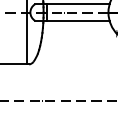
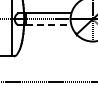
line: (78, 21) -> (49, 25), solid -> dashed

